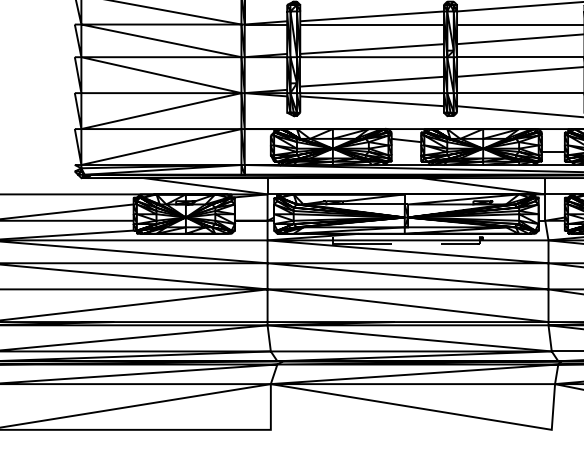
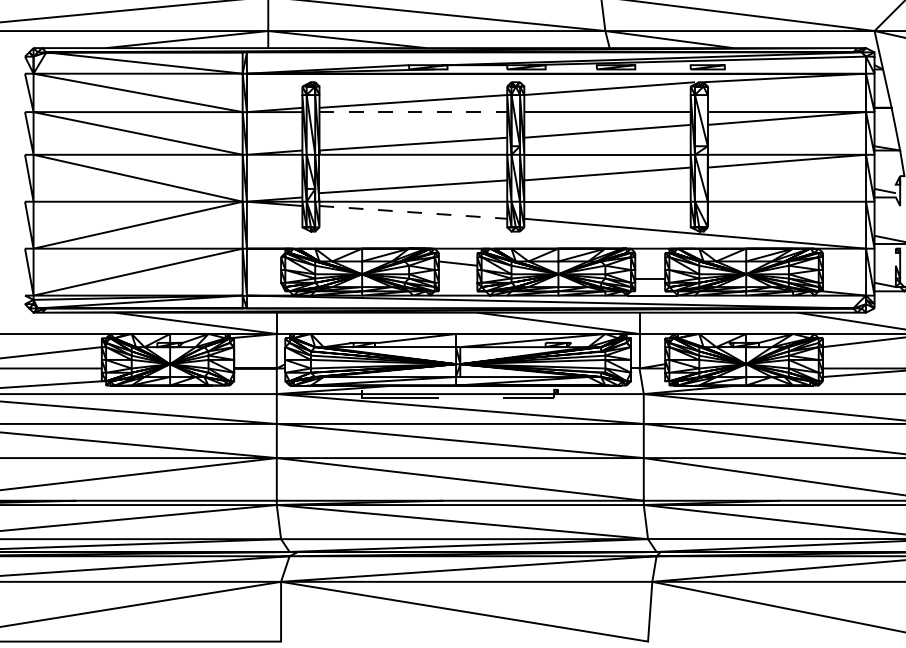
line: (372, 24) -> (413, 112), solid -> dashed
line: (372, 101) -> (413, 212), solid -> dashed

